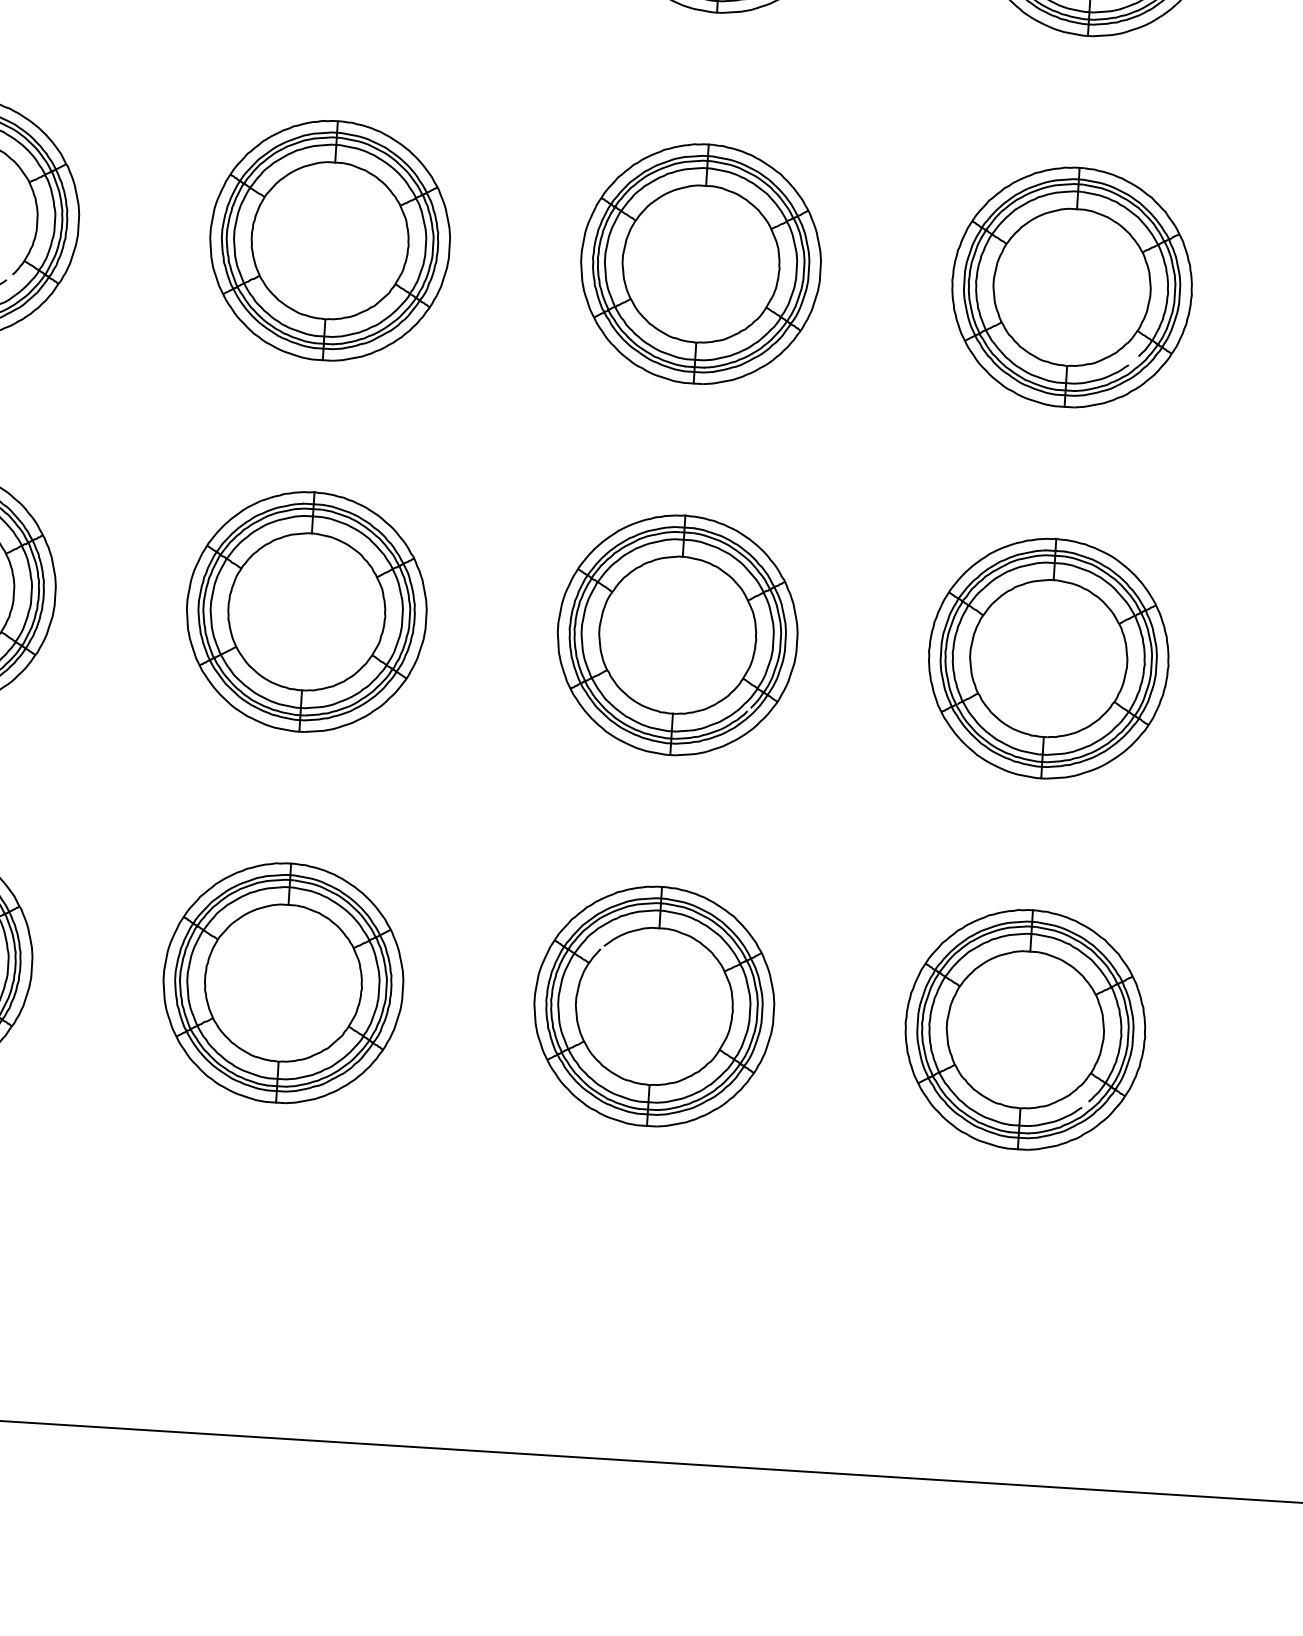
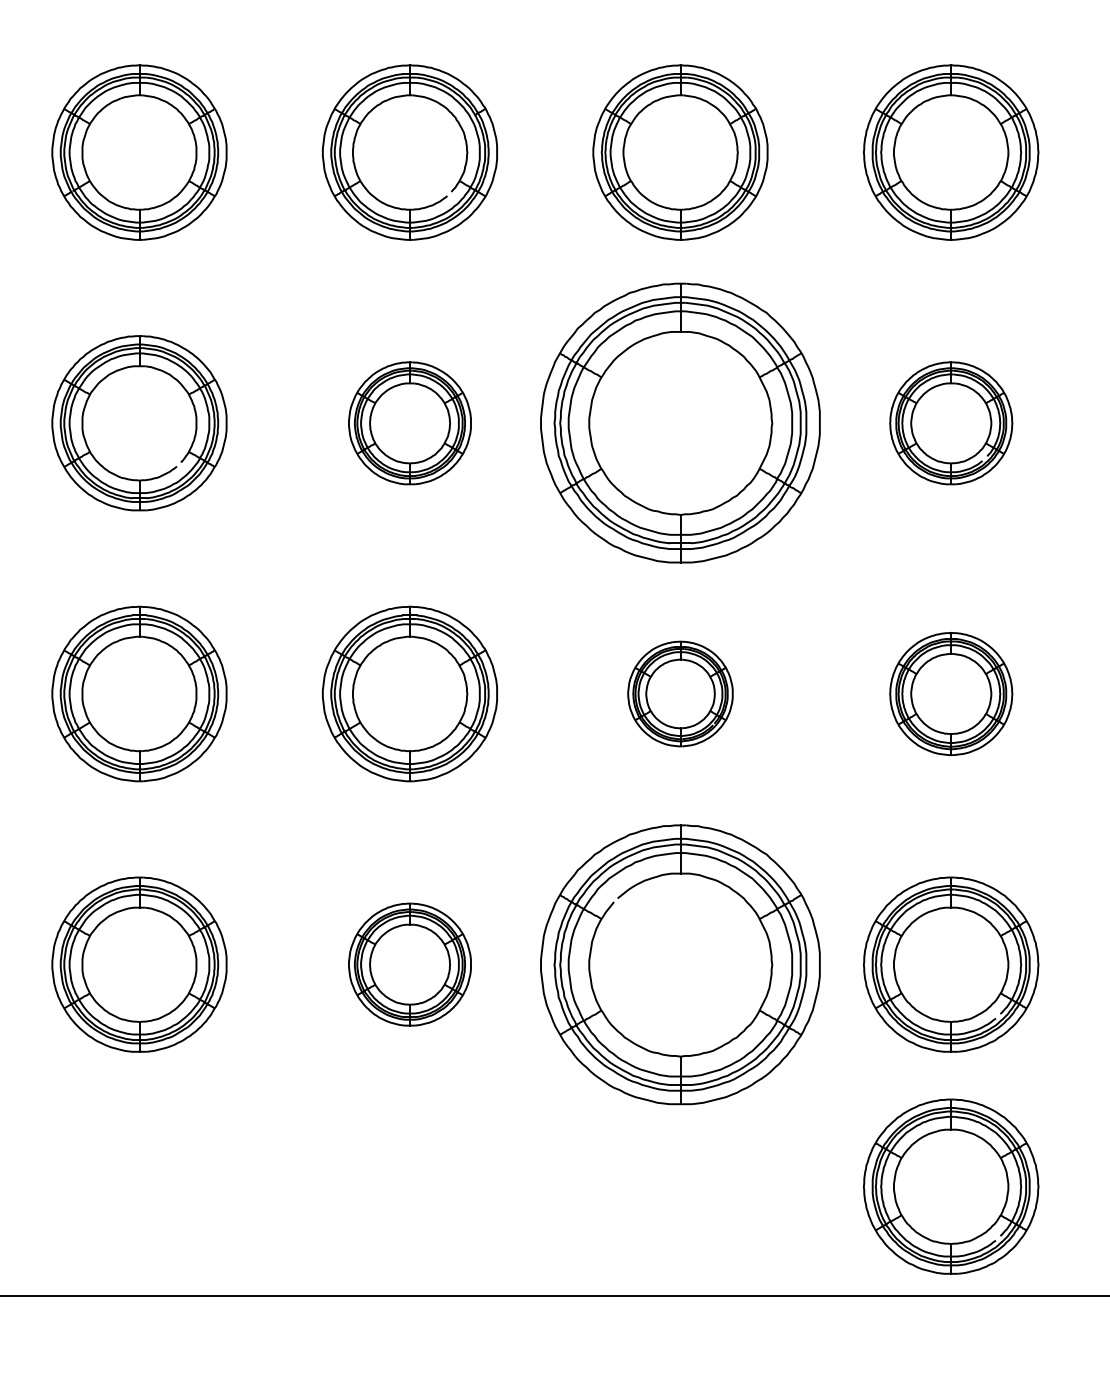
part: (329, 241) -> (409, 423), size x0.7
part: (700, 264) -> (680, 423), size x1.6
part: (1072, 287) -> (951, 423), size x0.7
part: (677, 634) -> (680, 693), size x0.6
part: (1049, 657) -> (951, 693), size x0.7
part: (282, 982) -> (409, 964), size x0.7
part: (654, 1006) -> (680, 964), size x1.6
part: (1006, 1333) -> (951, 1186), added

